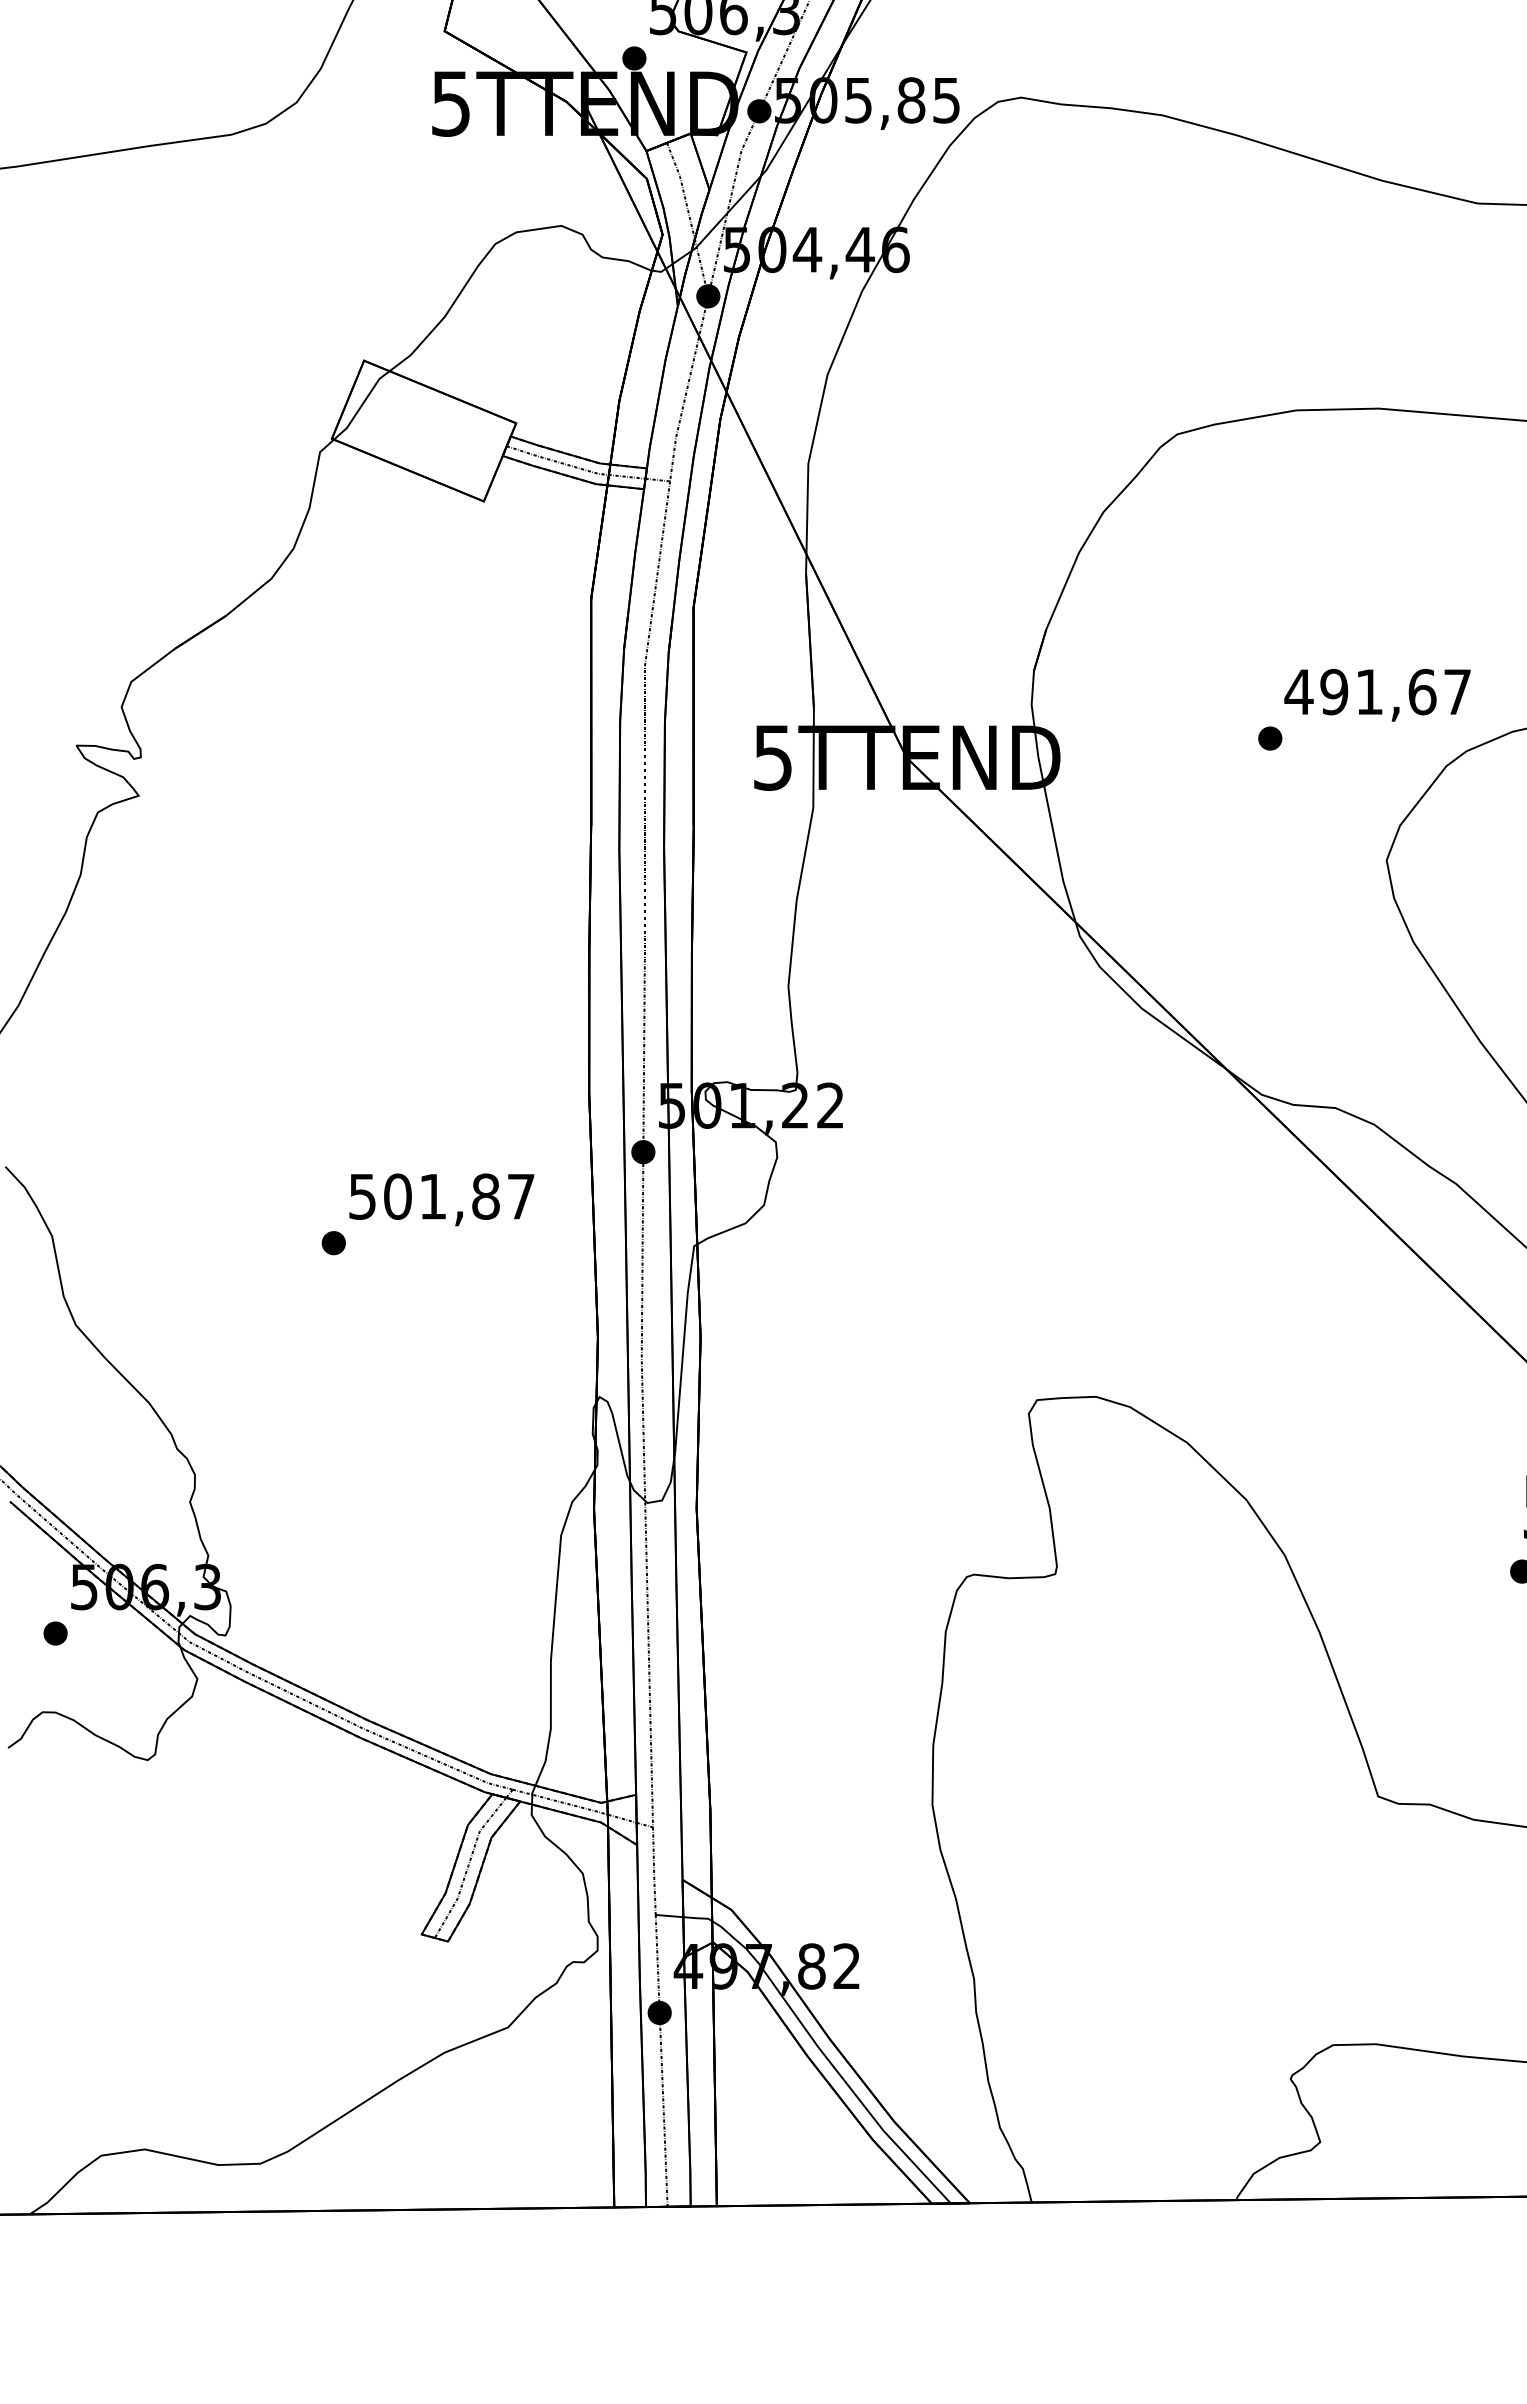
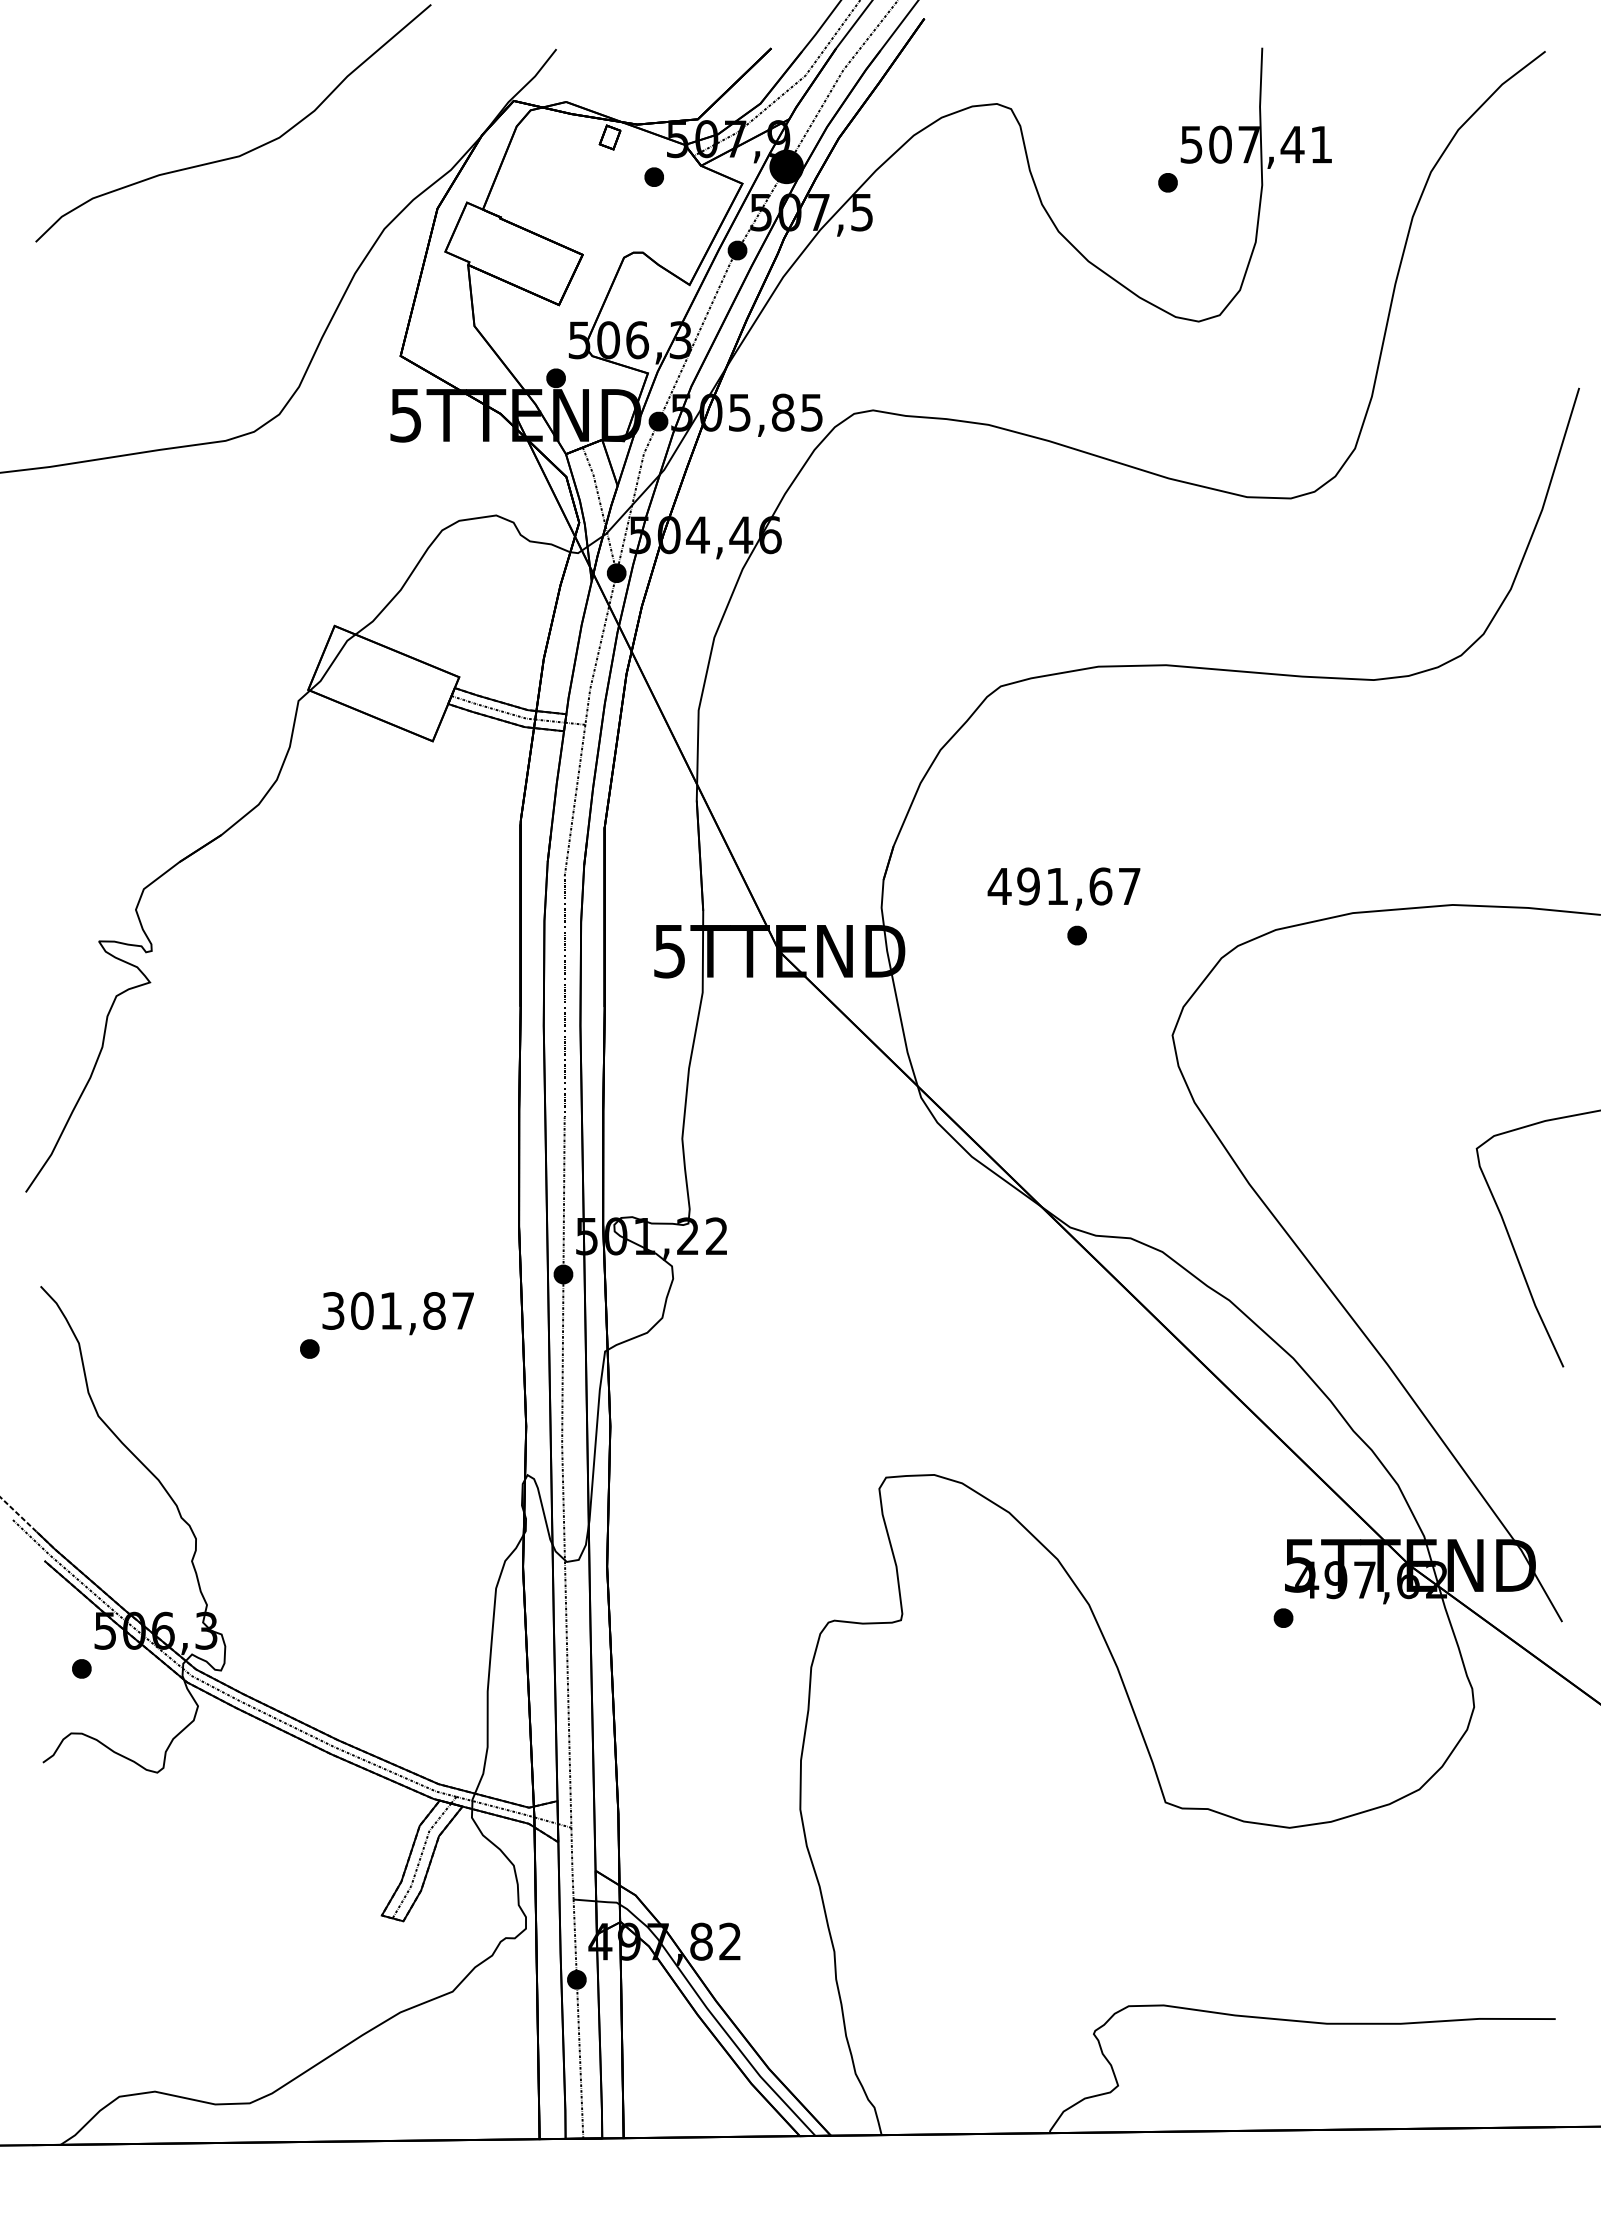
text: (1376, 694) -> (1063, 888), moved
text: (362, 1196) -> (333, 1310), 501,87 -> 301,87

